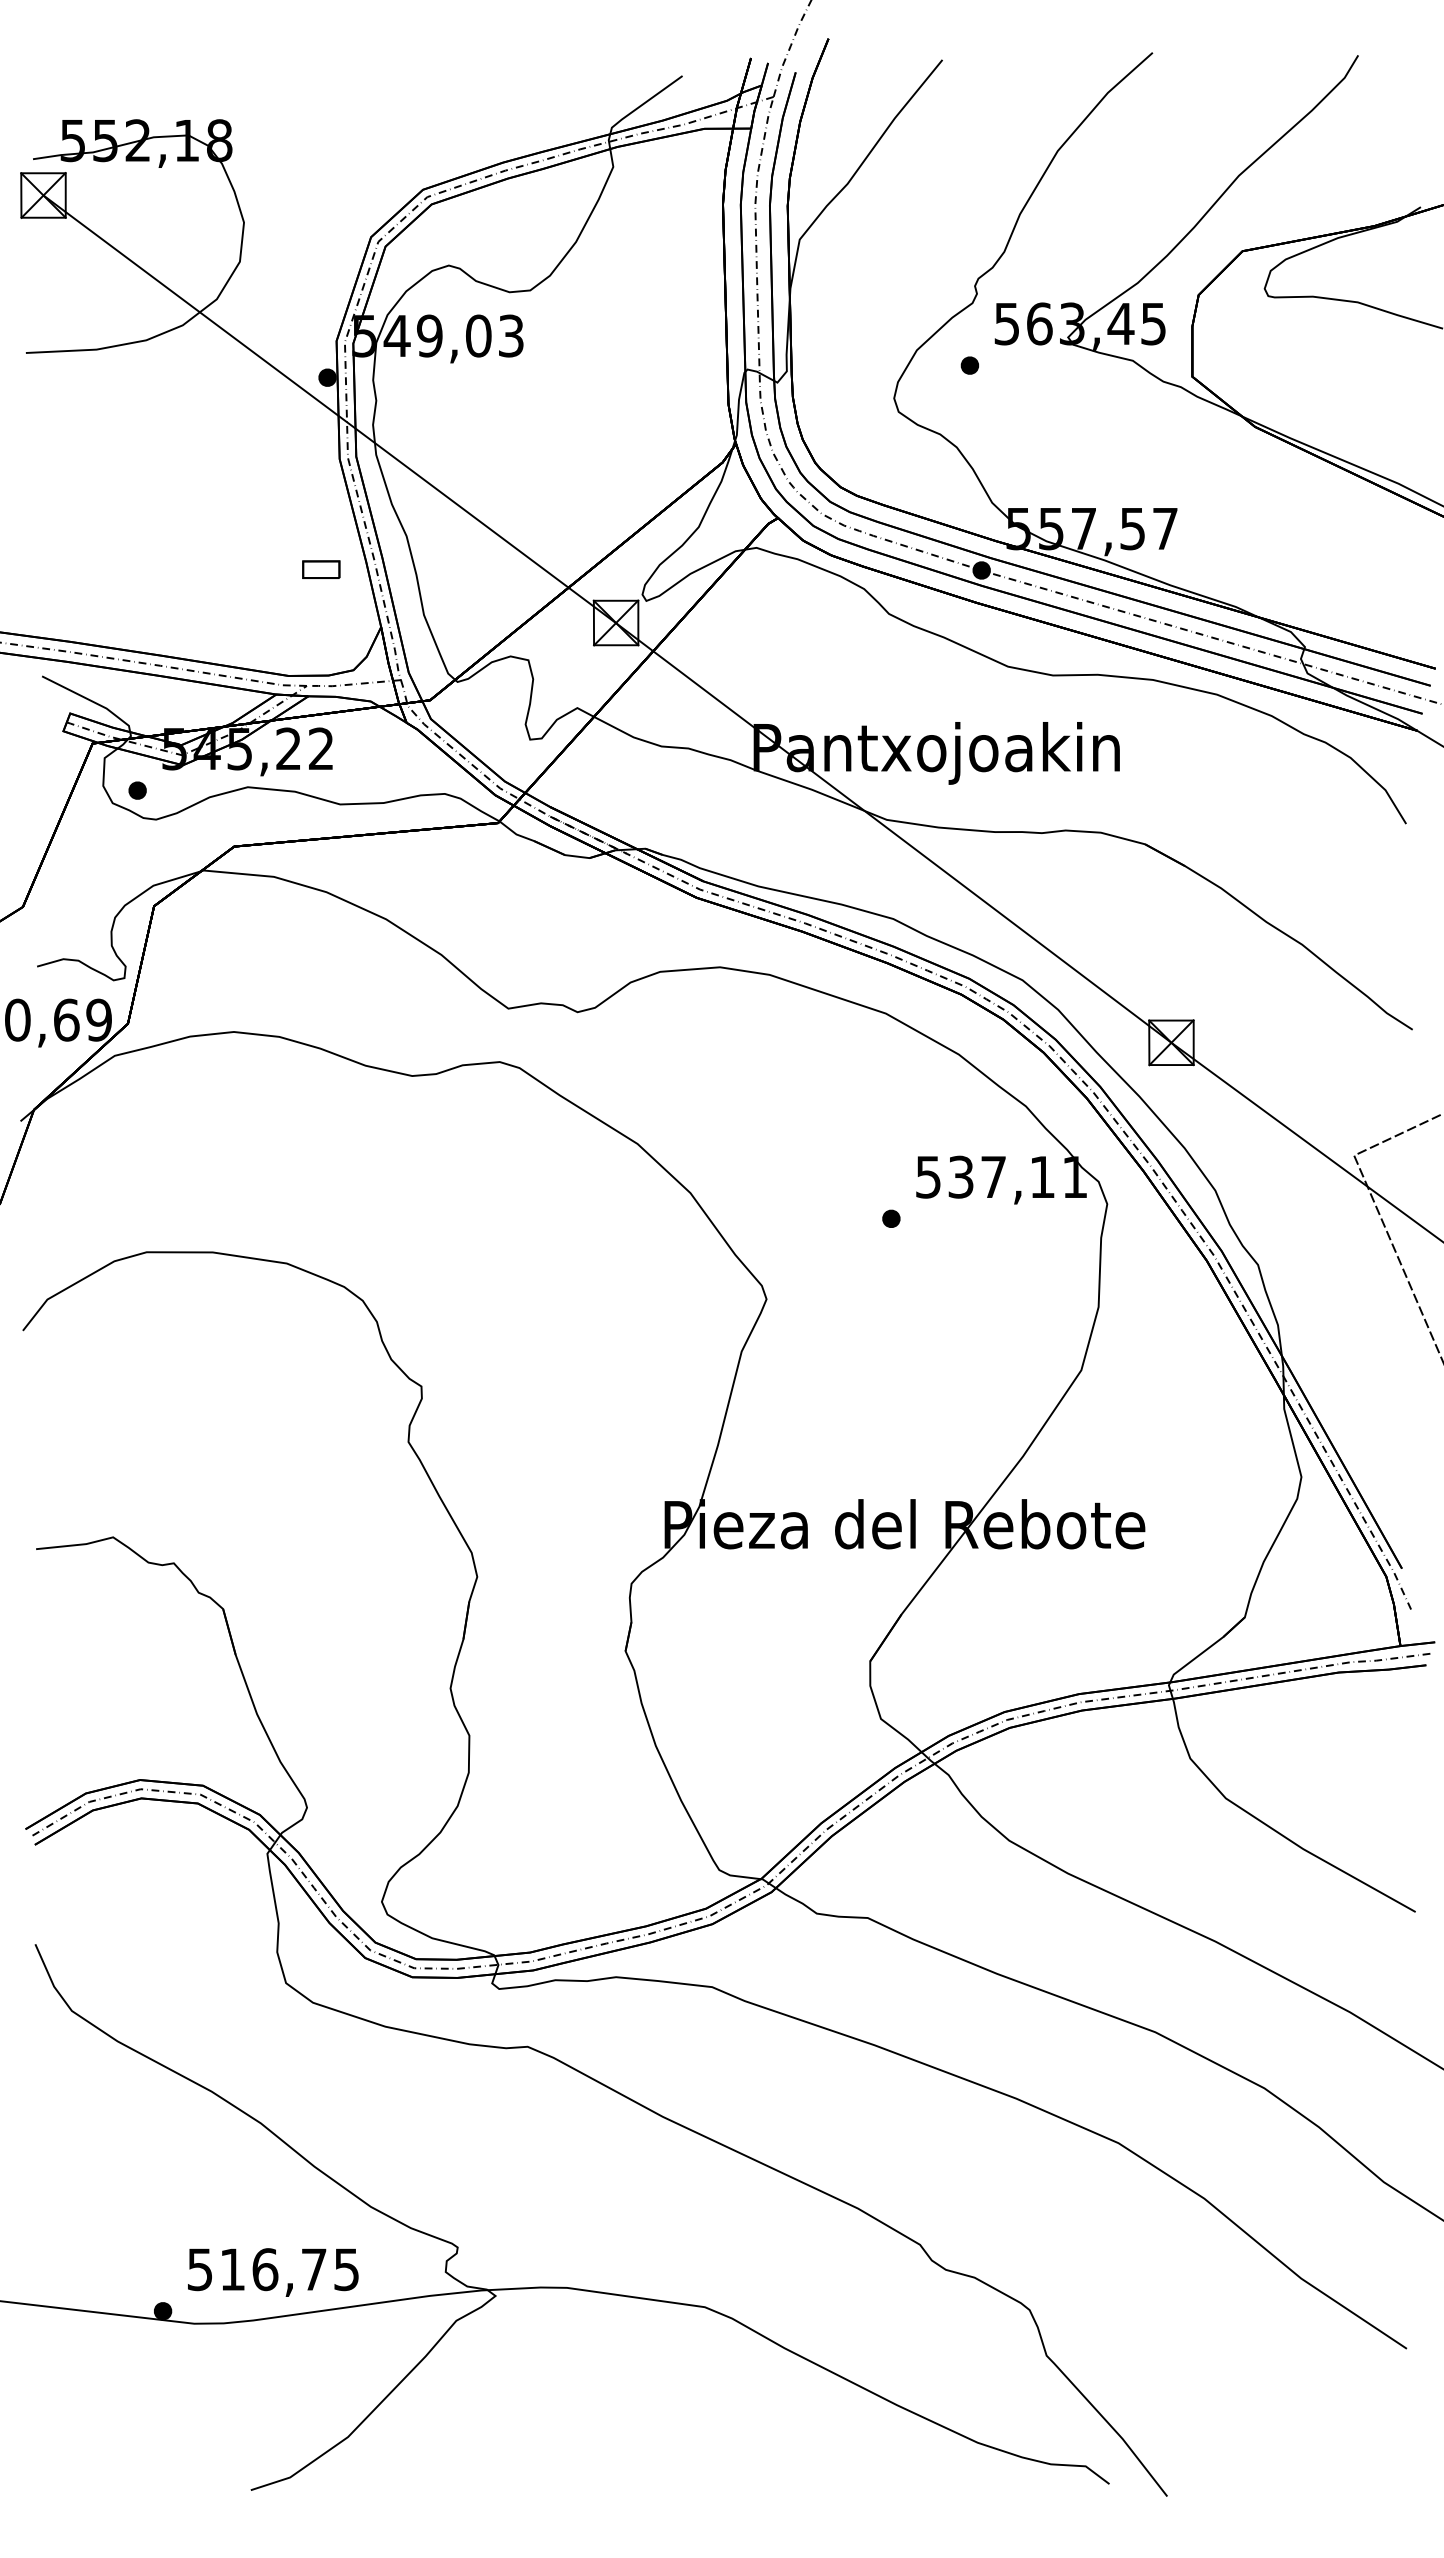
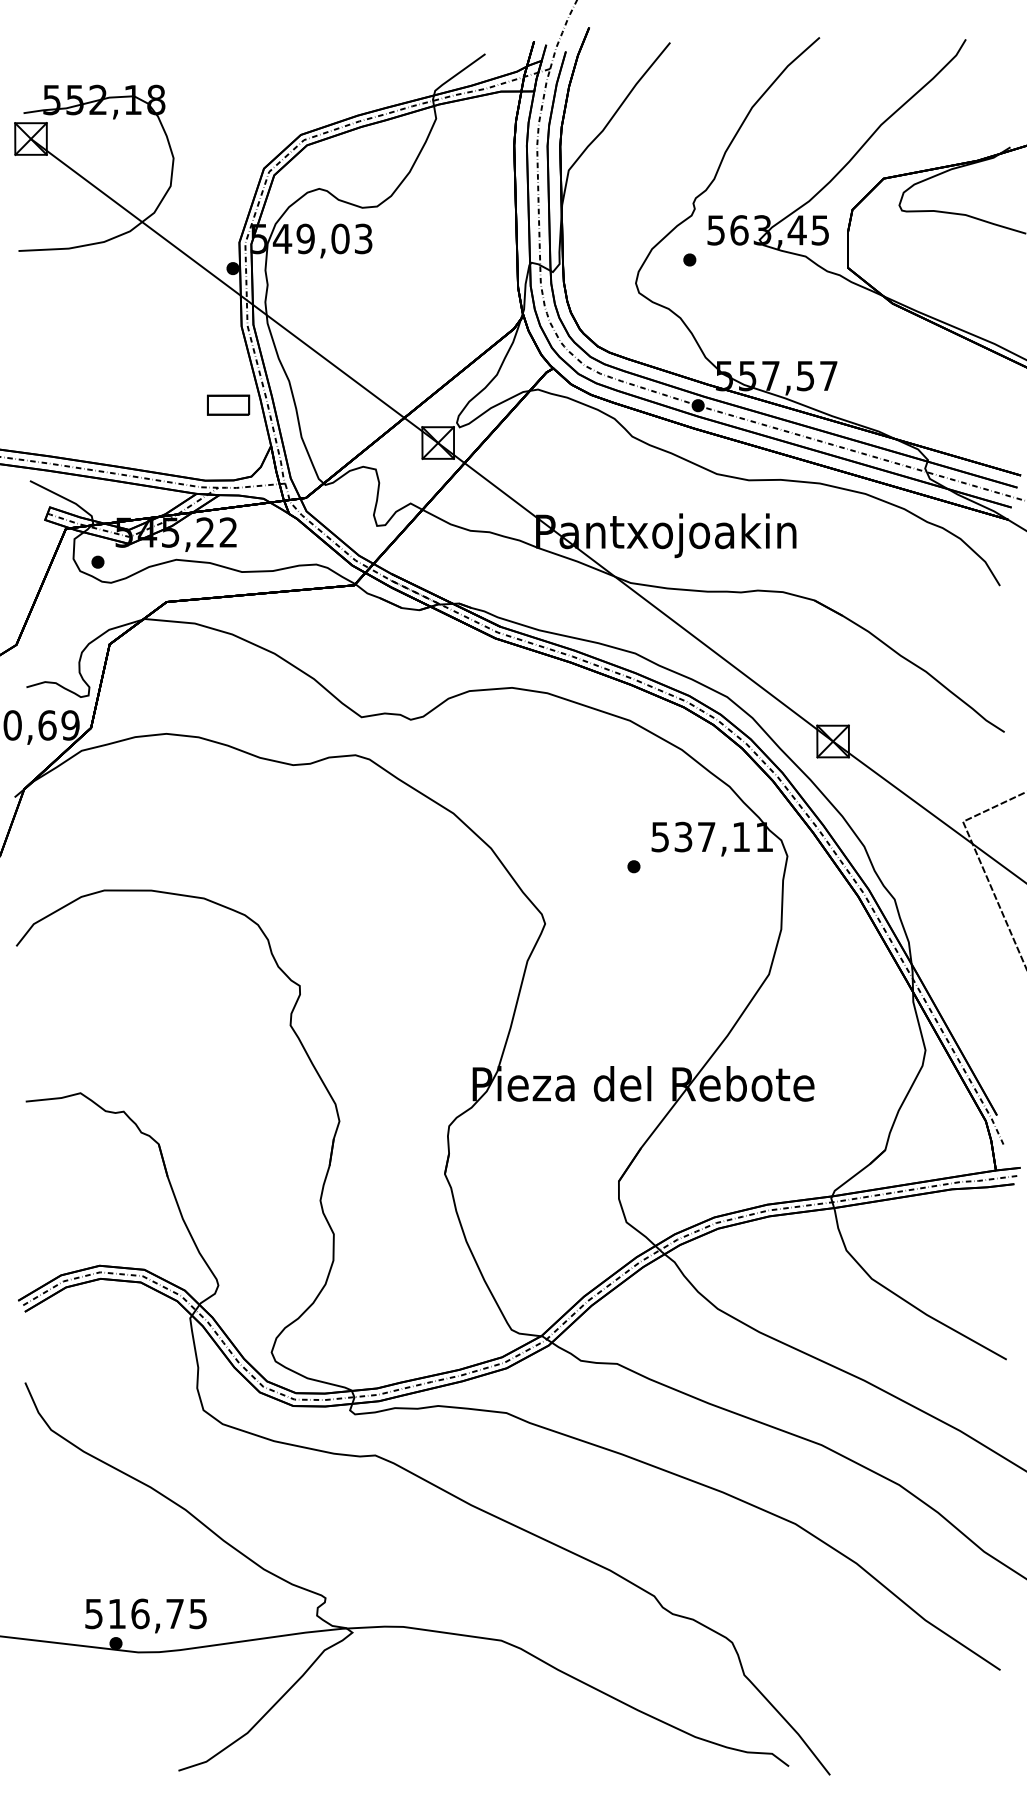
part: (321, 569) -> (228, 404), size x1.6
text: (273, 2272) -> (146, 1615), moved

